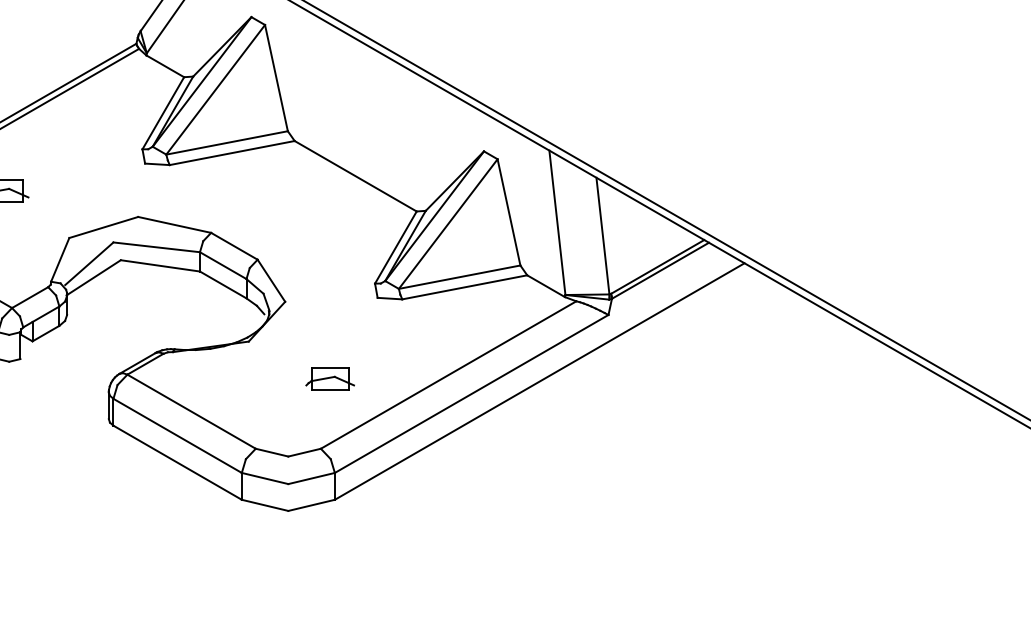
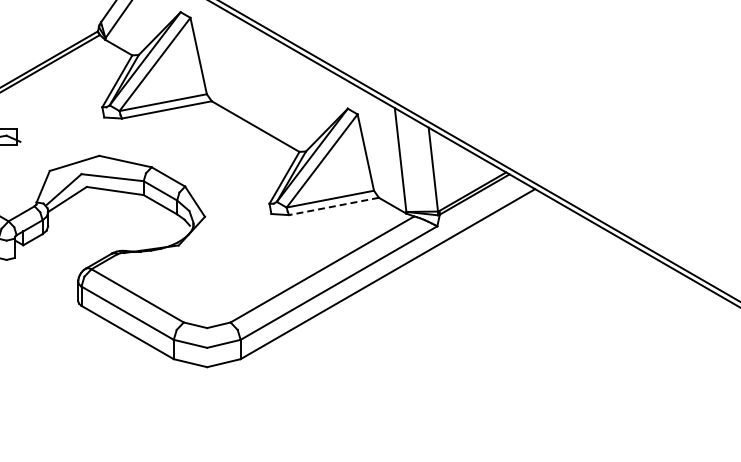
line: (465, 287) -> (334, 206), solid -> dashed
part: (330, 379) -> (237, 272), removed

